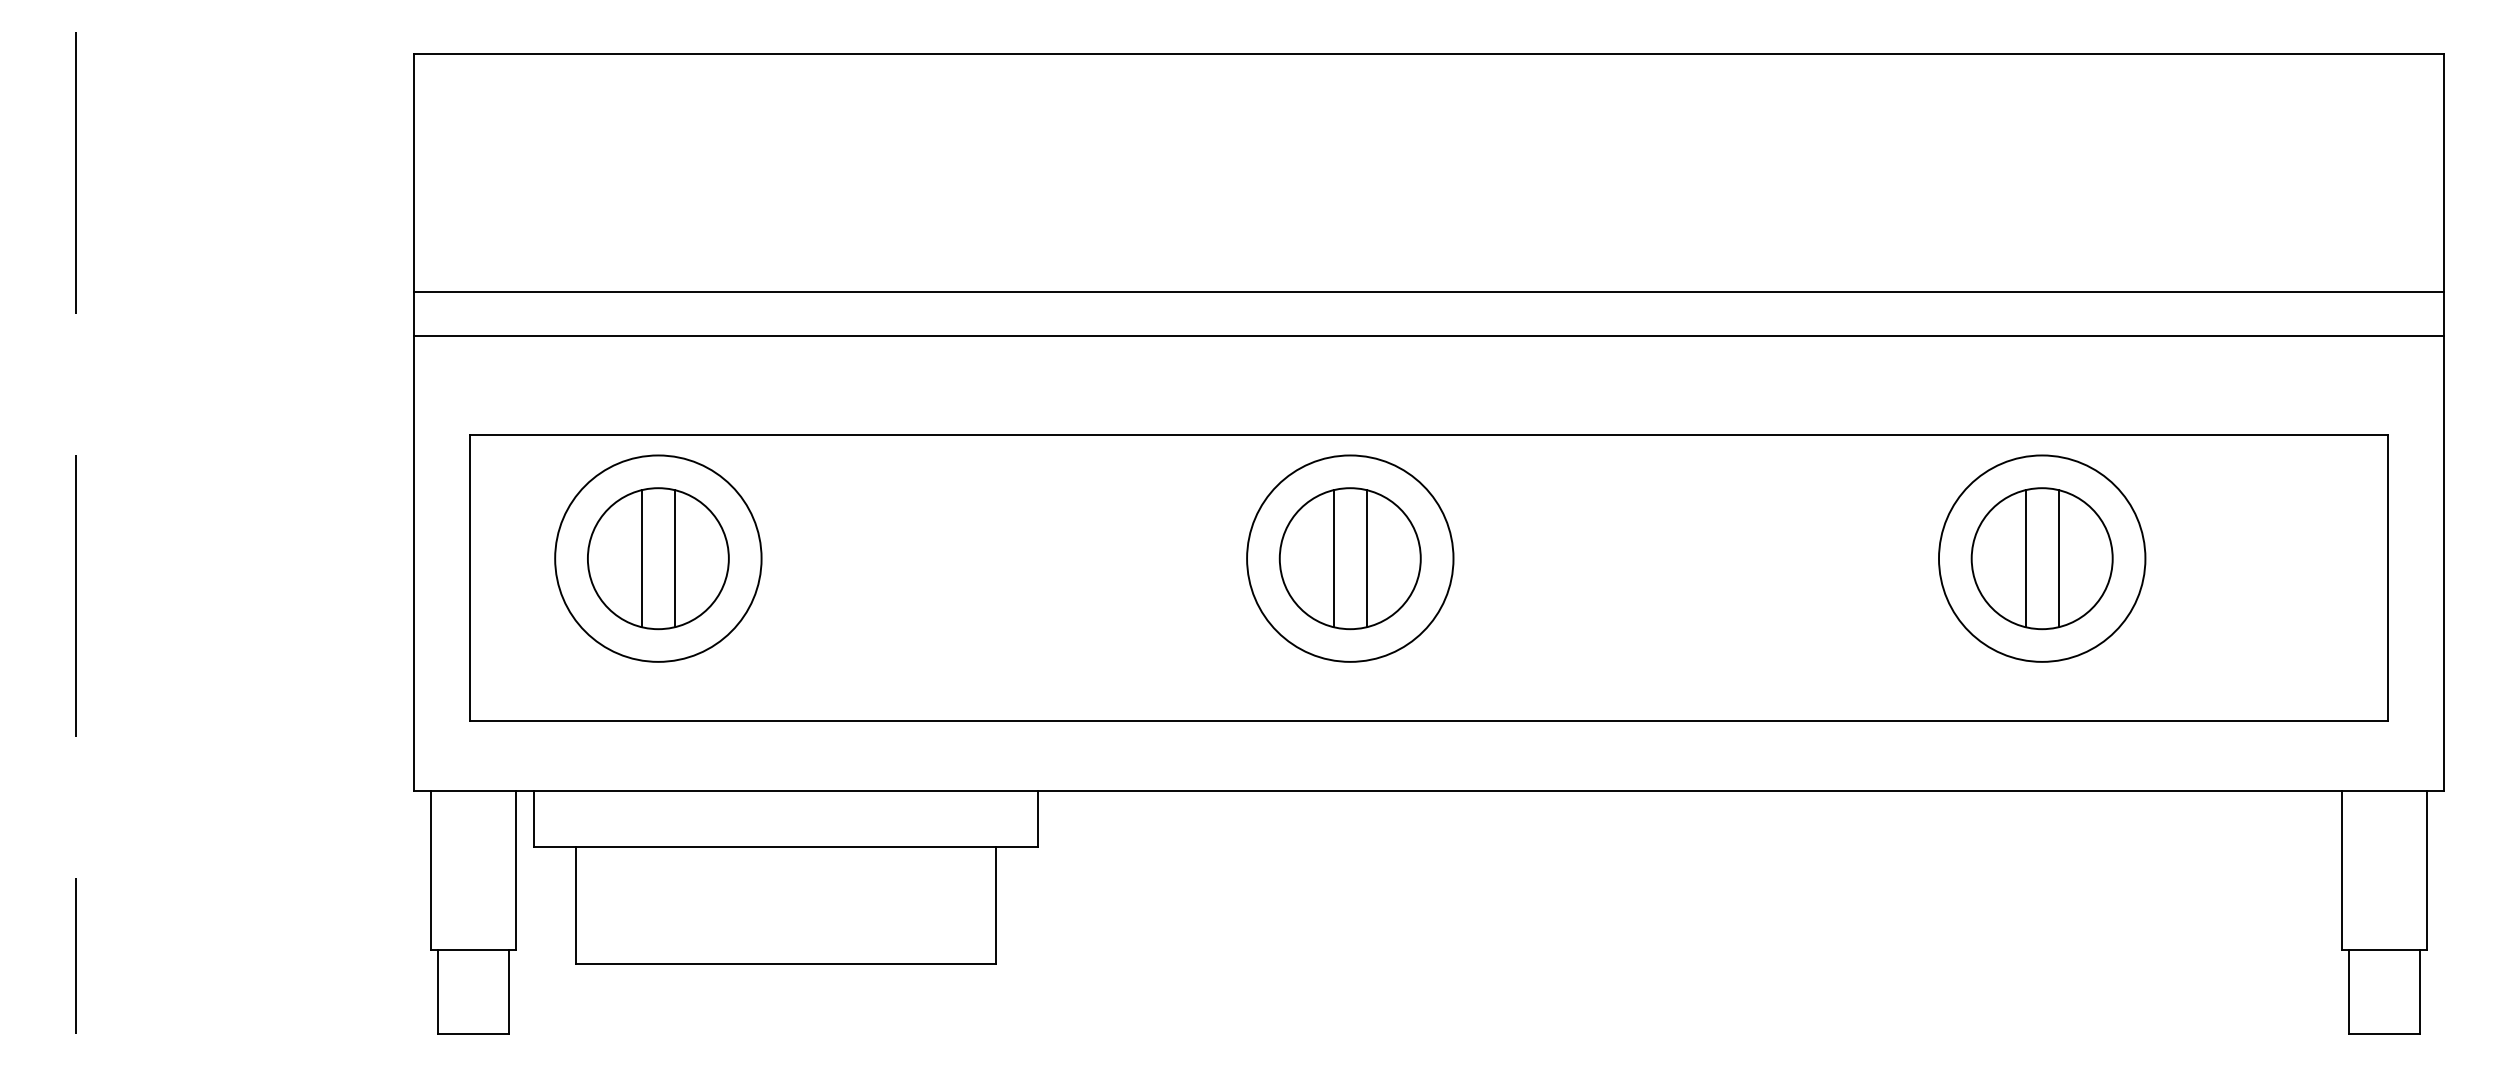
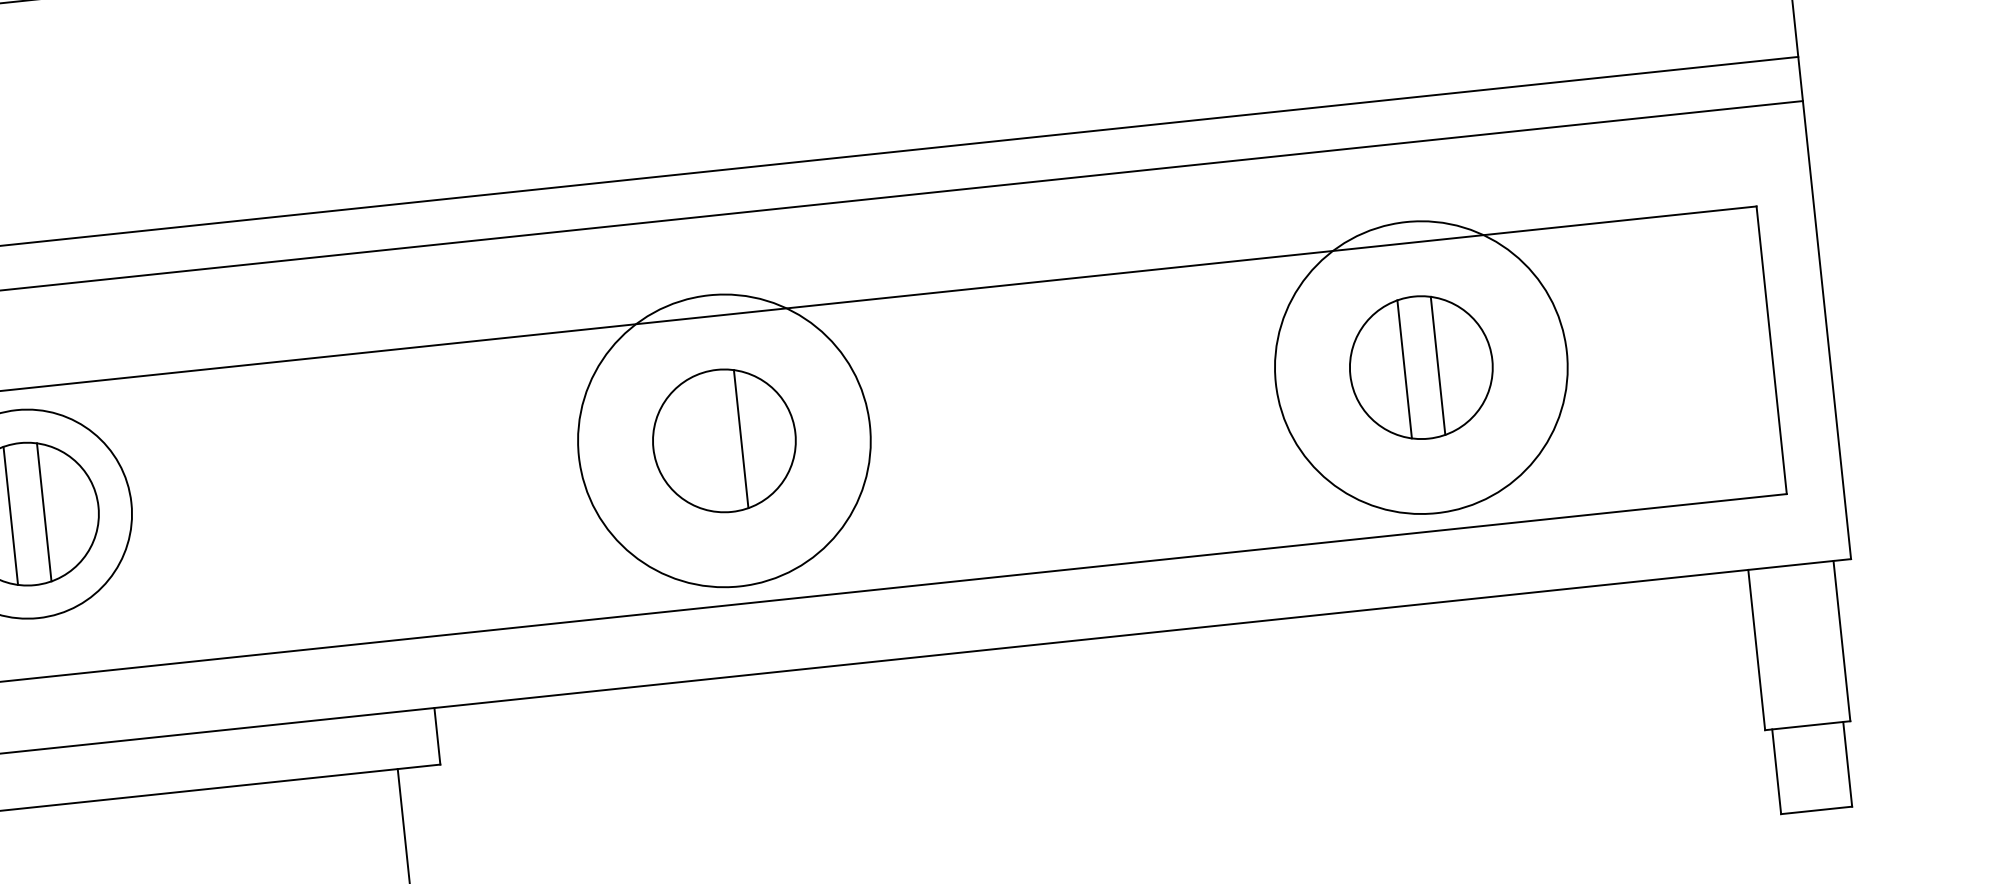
line: (1333, 558) -> (707, 442), removed
circle: (1350, 558) -> (724, 440), size x1.4
circle: (2041, 558) -> (1420, 367), size x1.4

